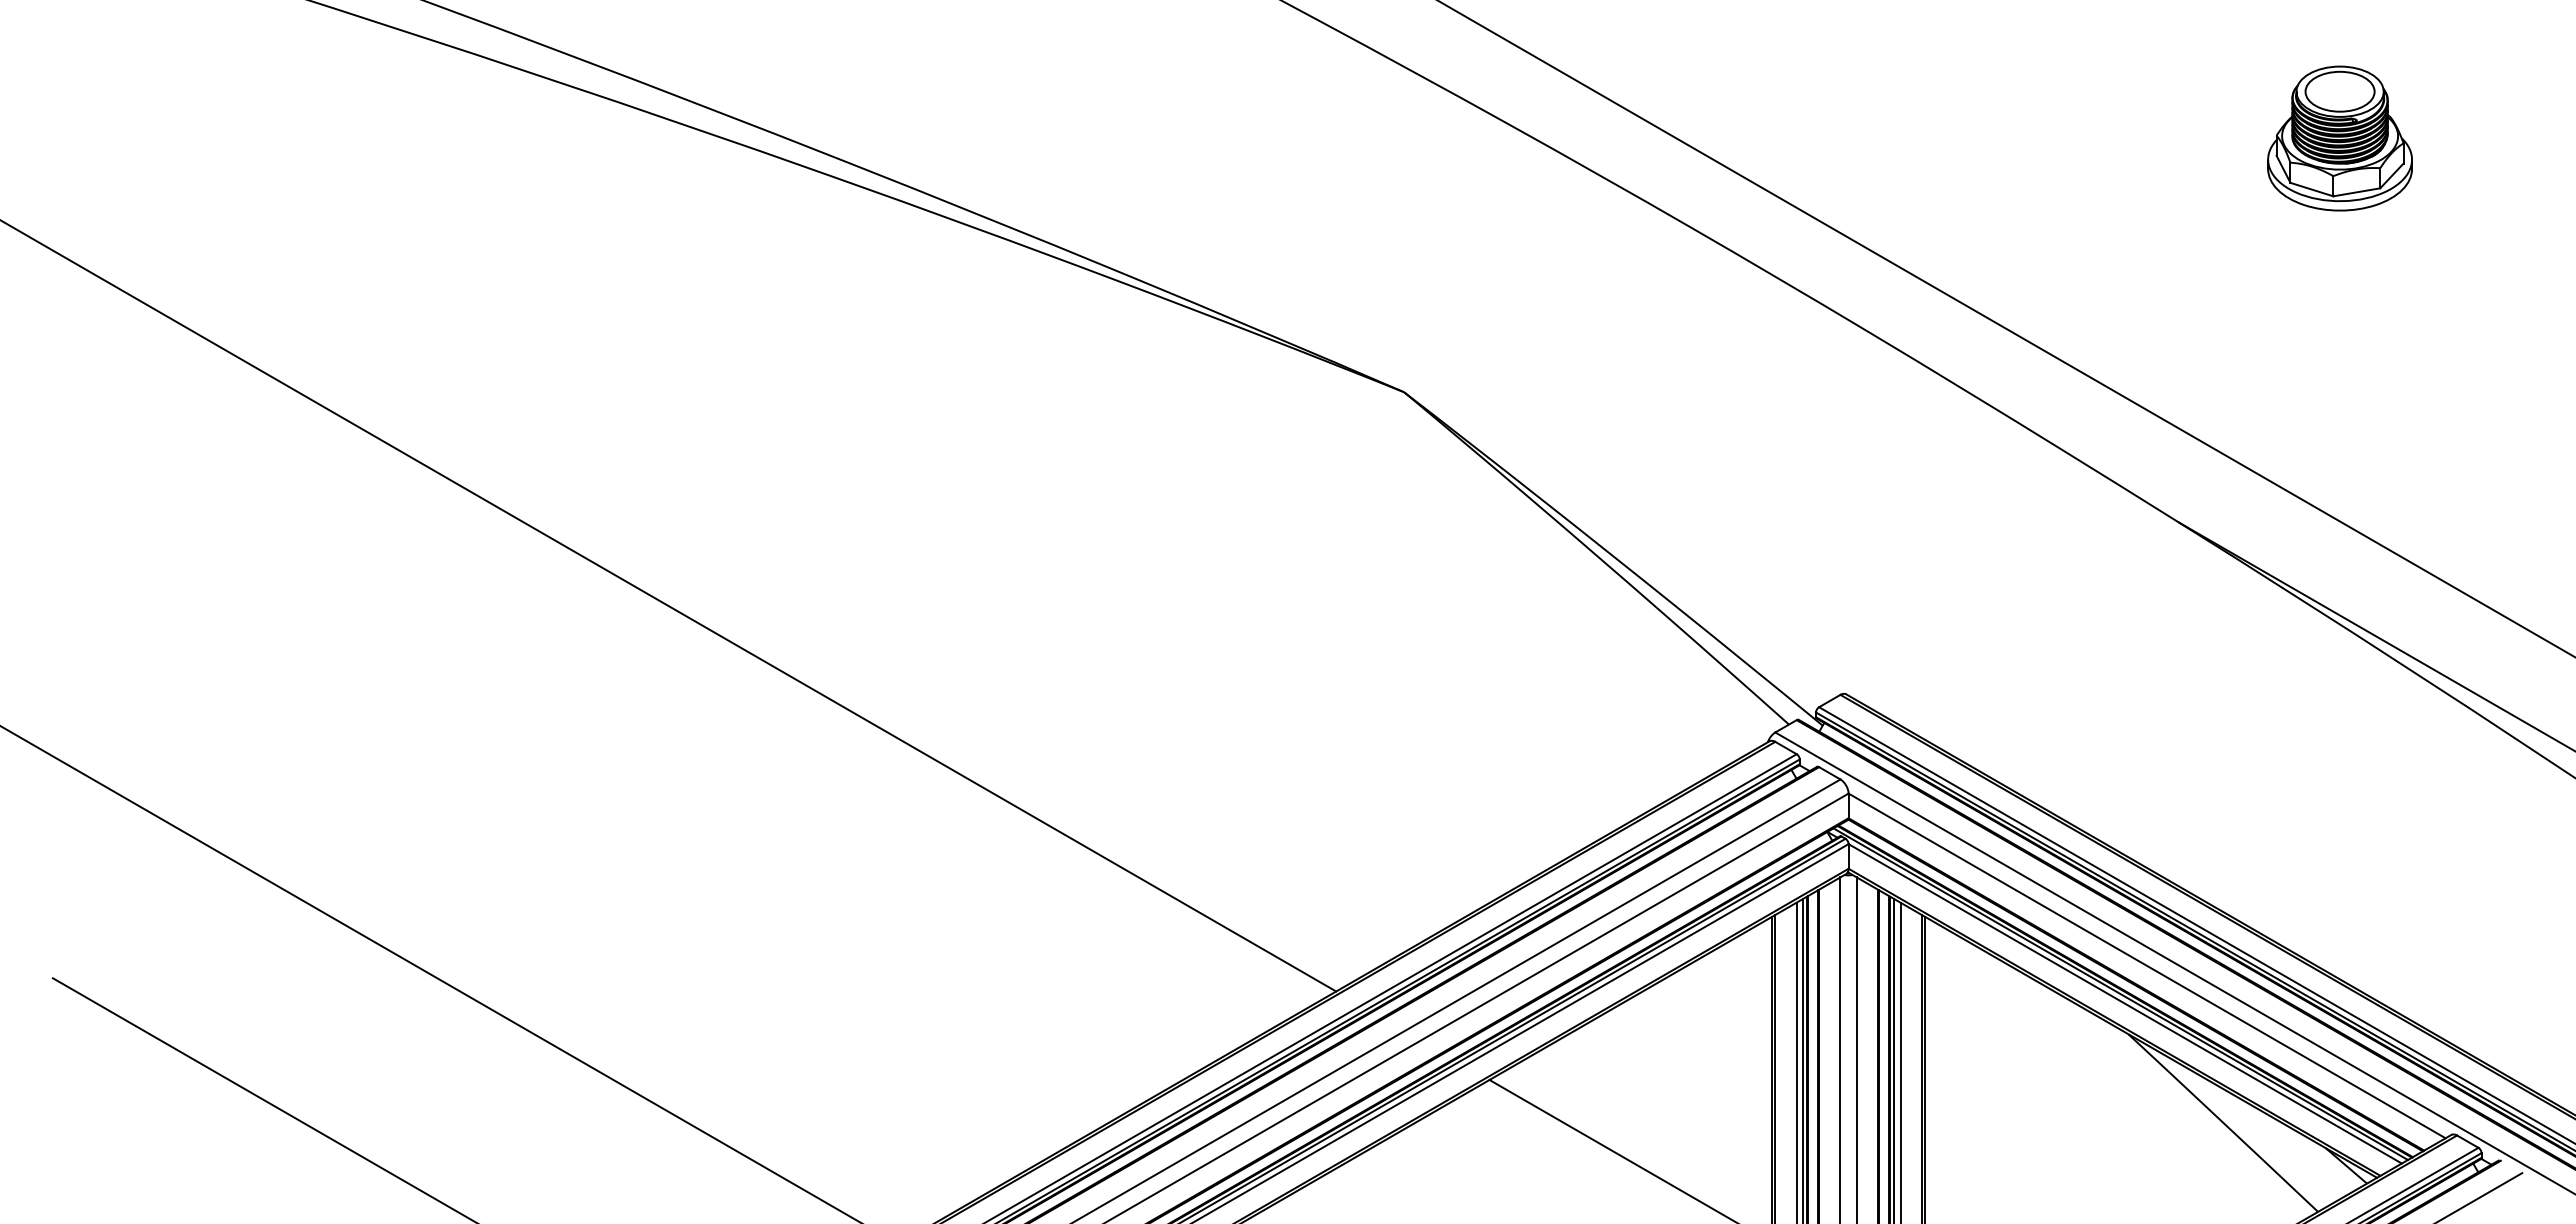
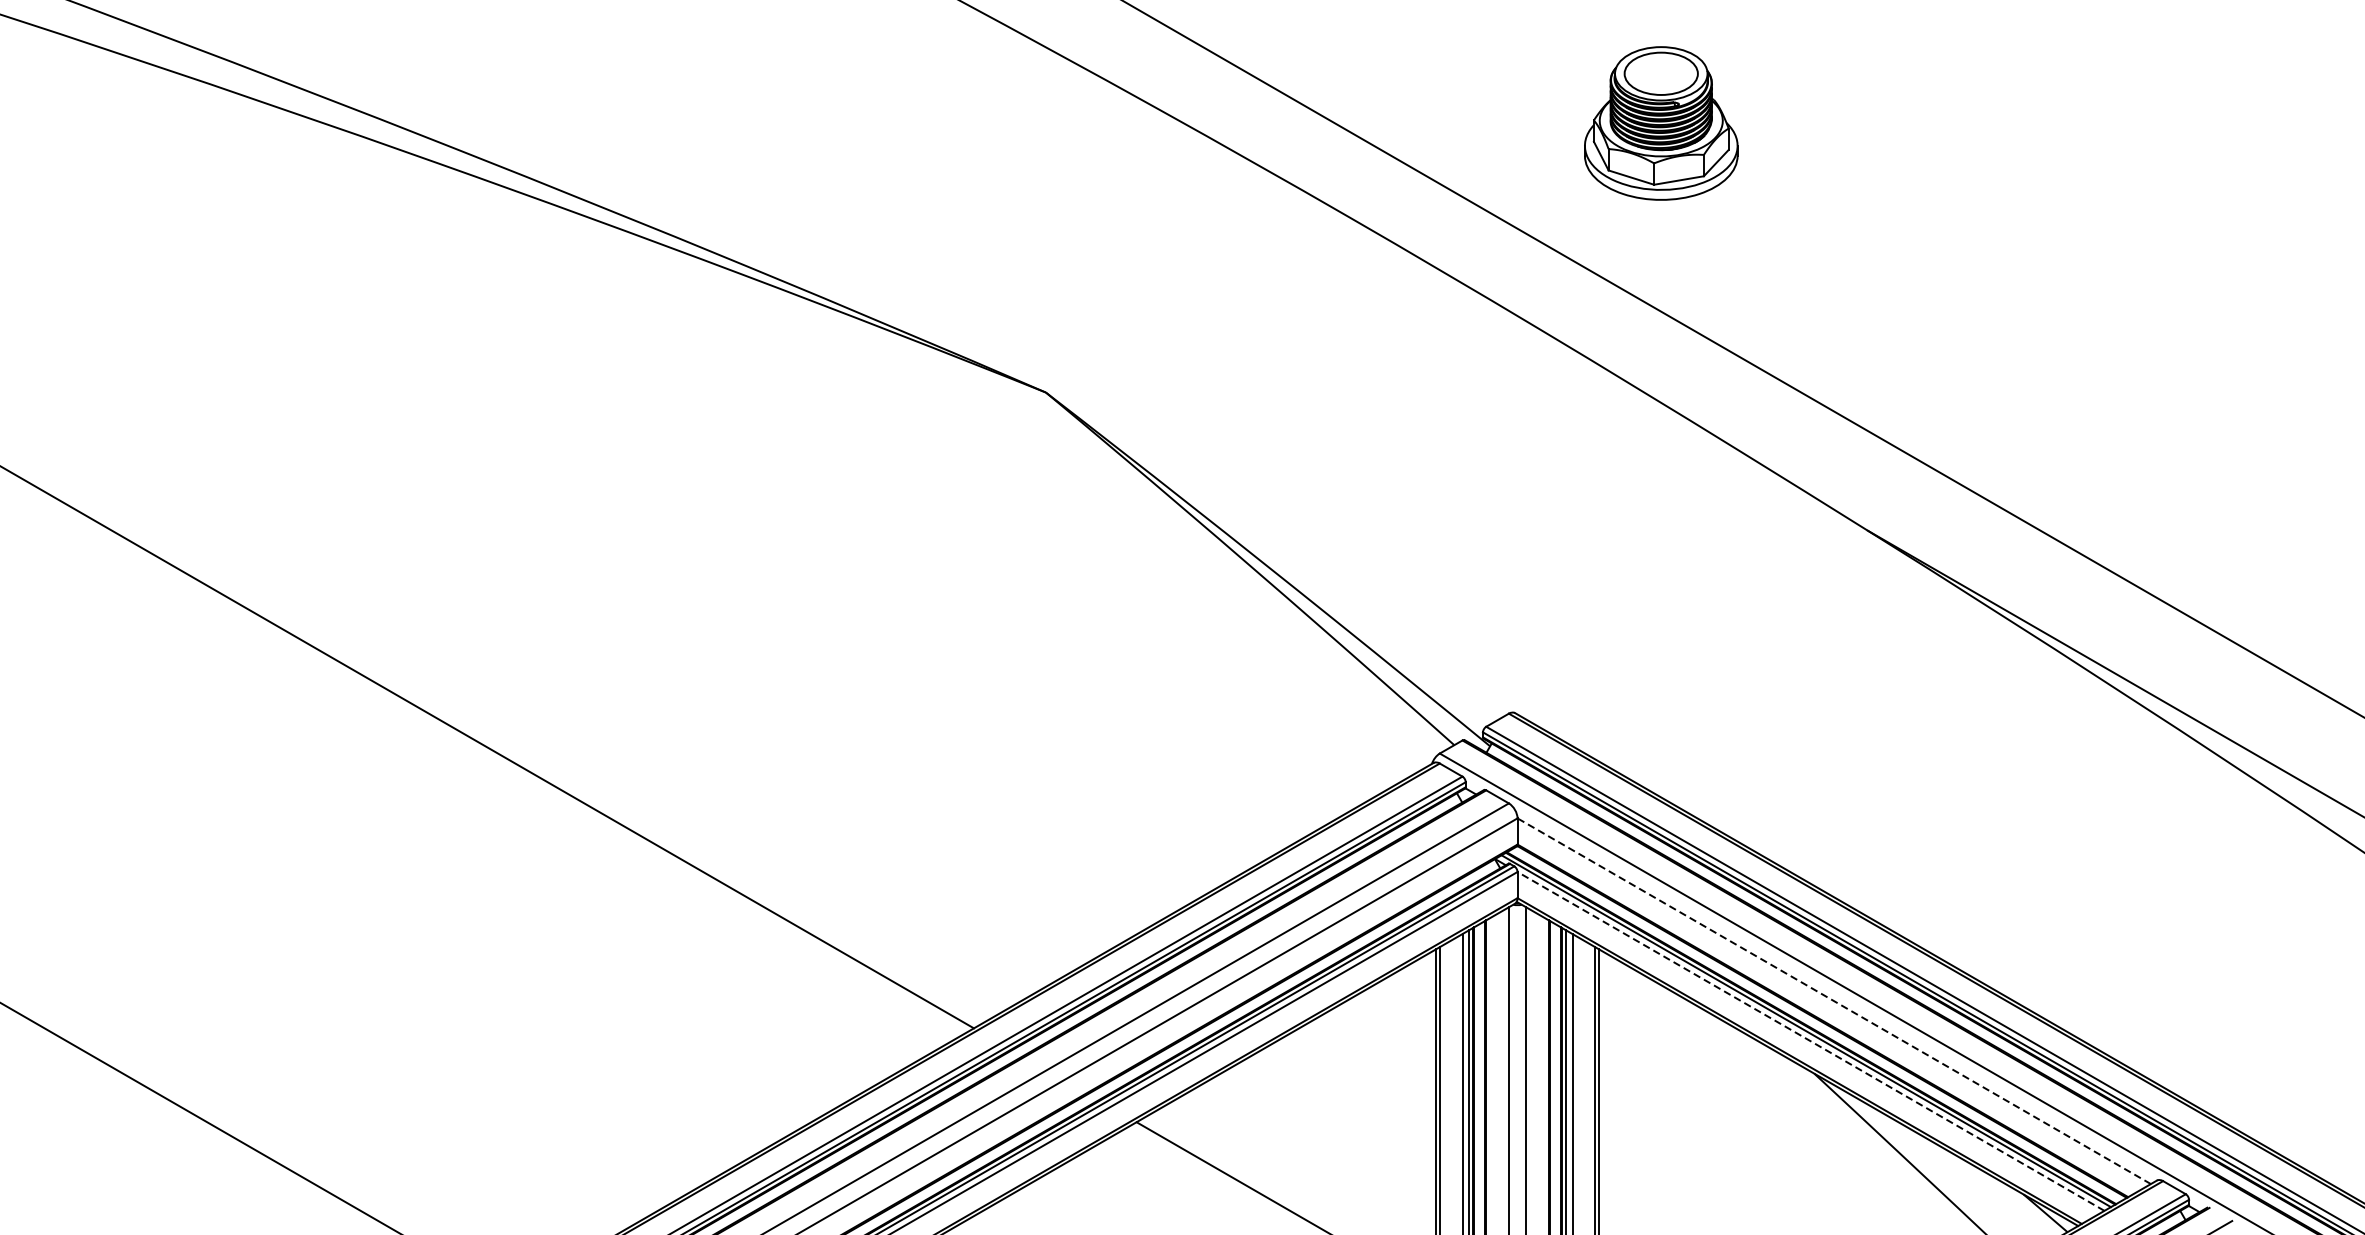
part: (2339, 138) -> (1660, 123), moved
line: (2147, 965) -> (1834, 1000), solid -> dashed
line: (2124, 1003) -> (1810, 1041), solid -> dashed

